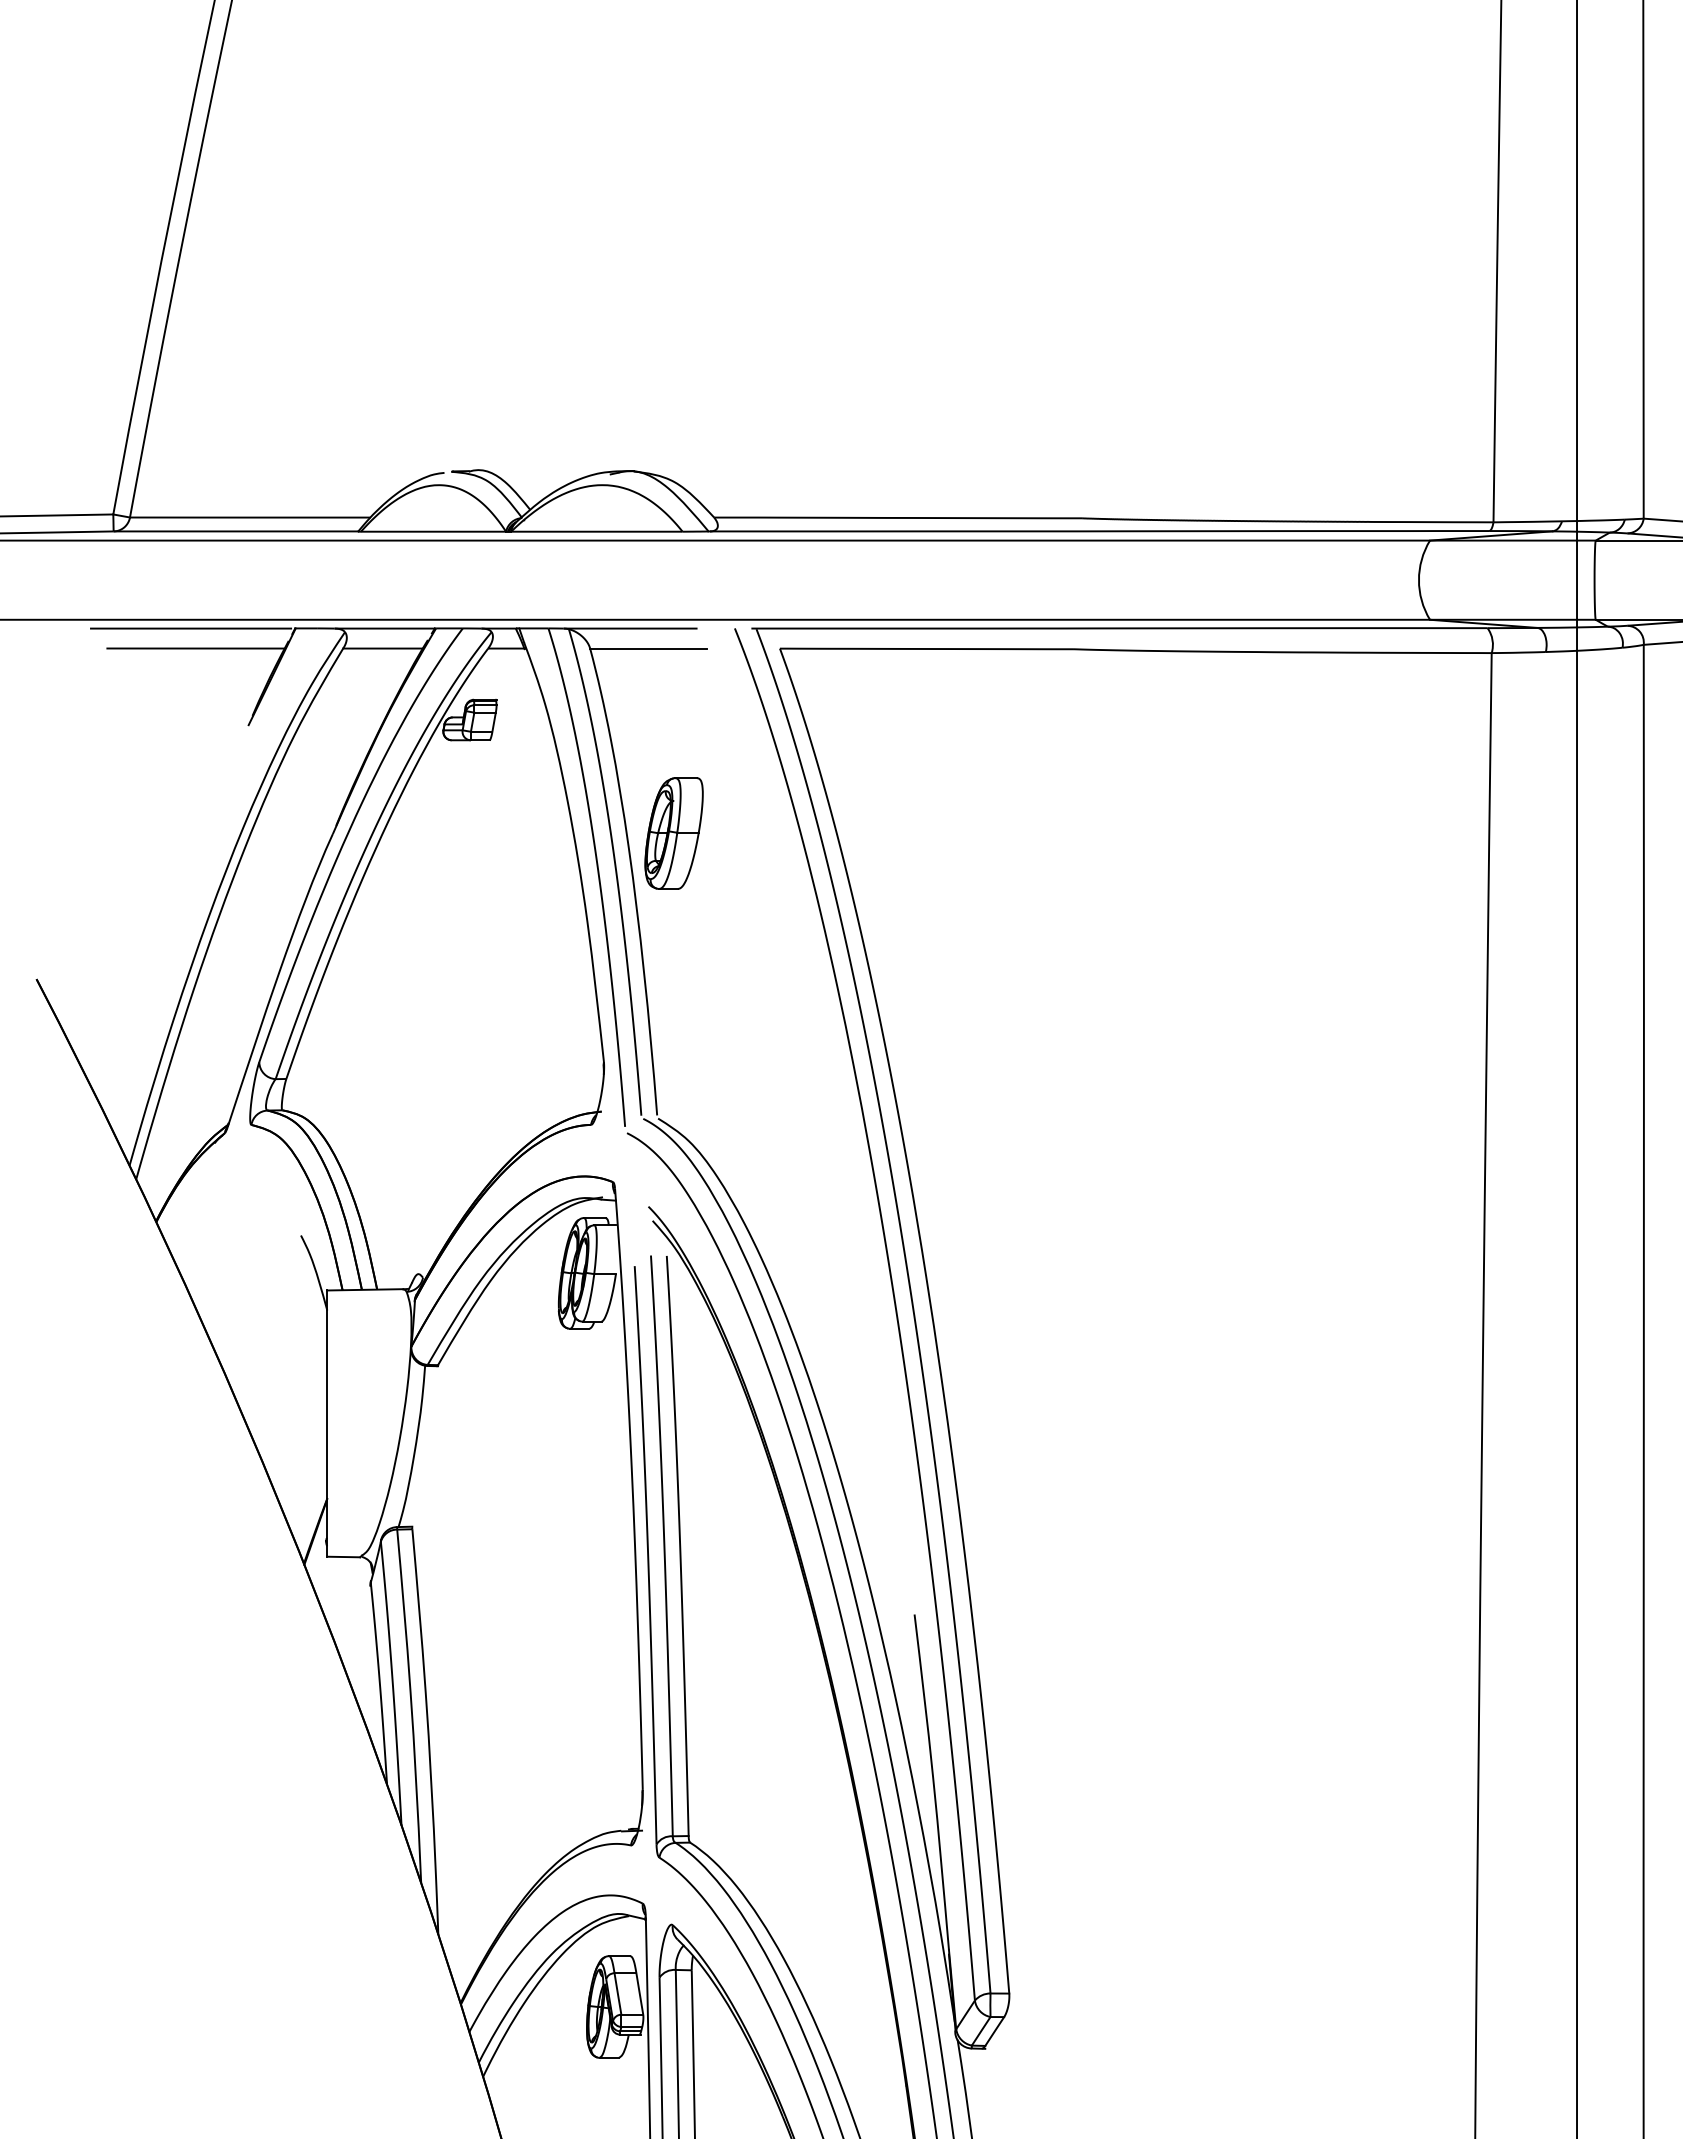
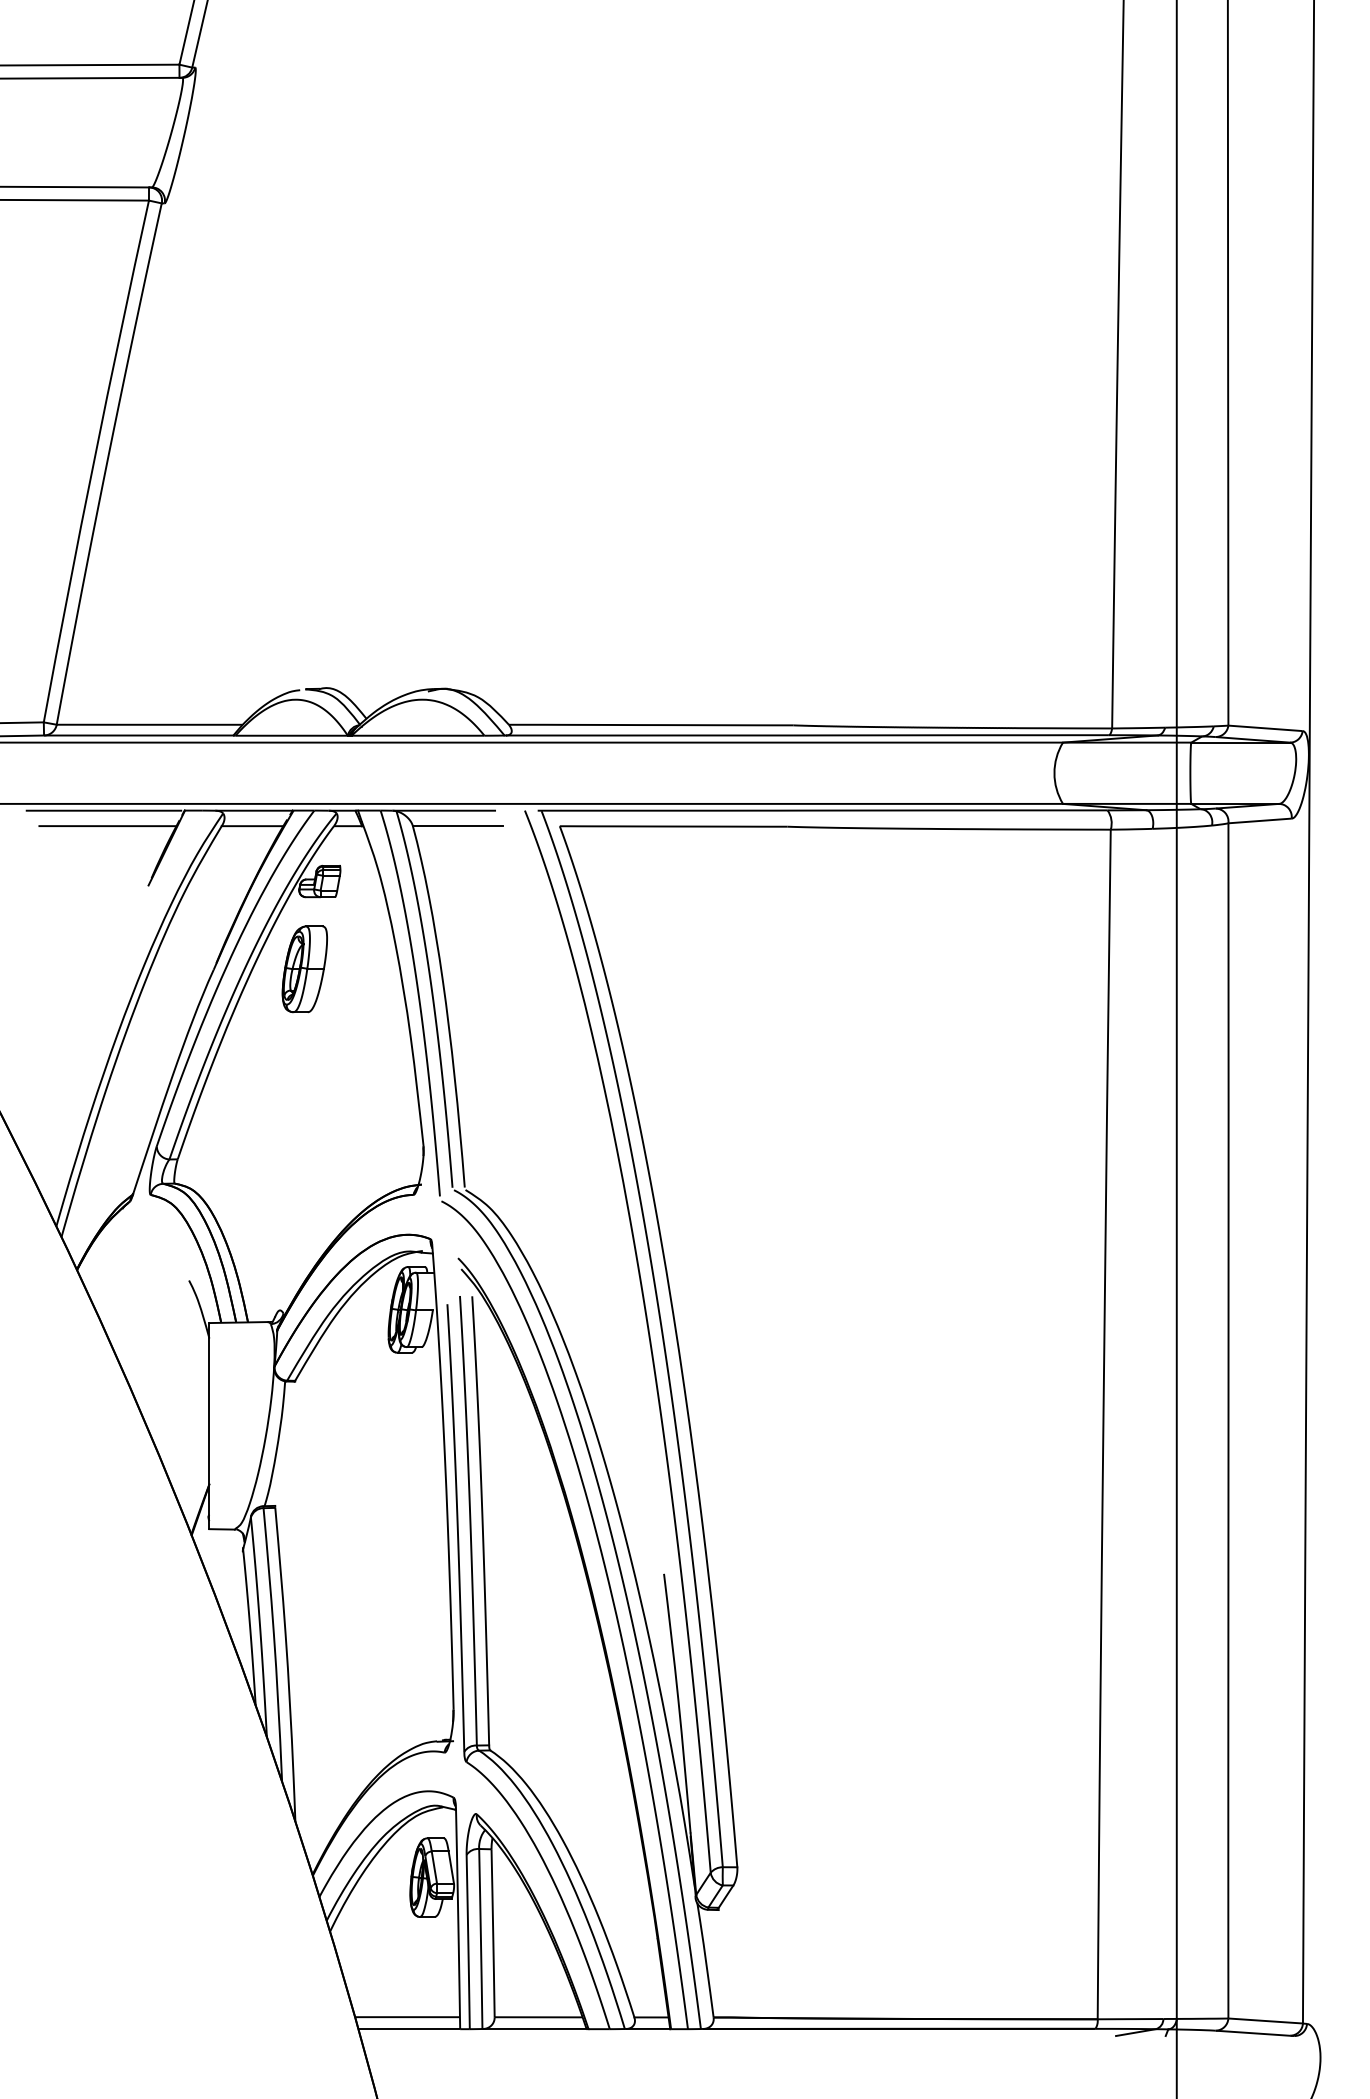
part: (673, 833) -> (304, 969), moved

